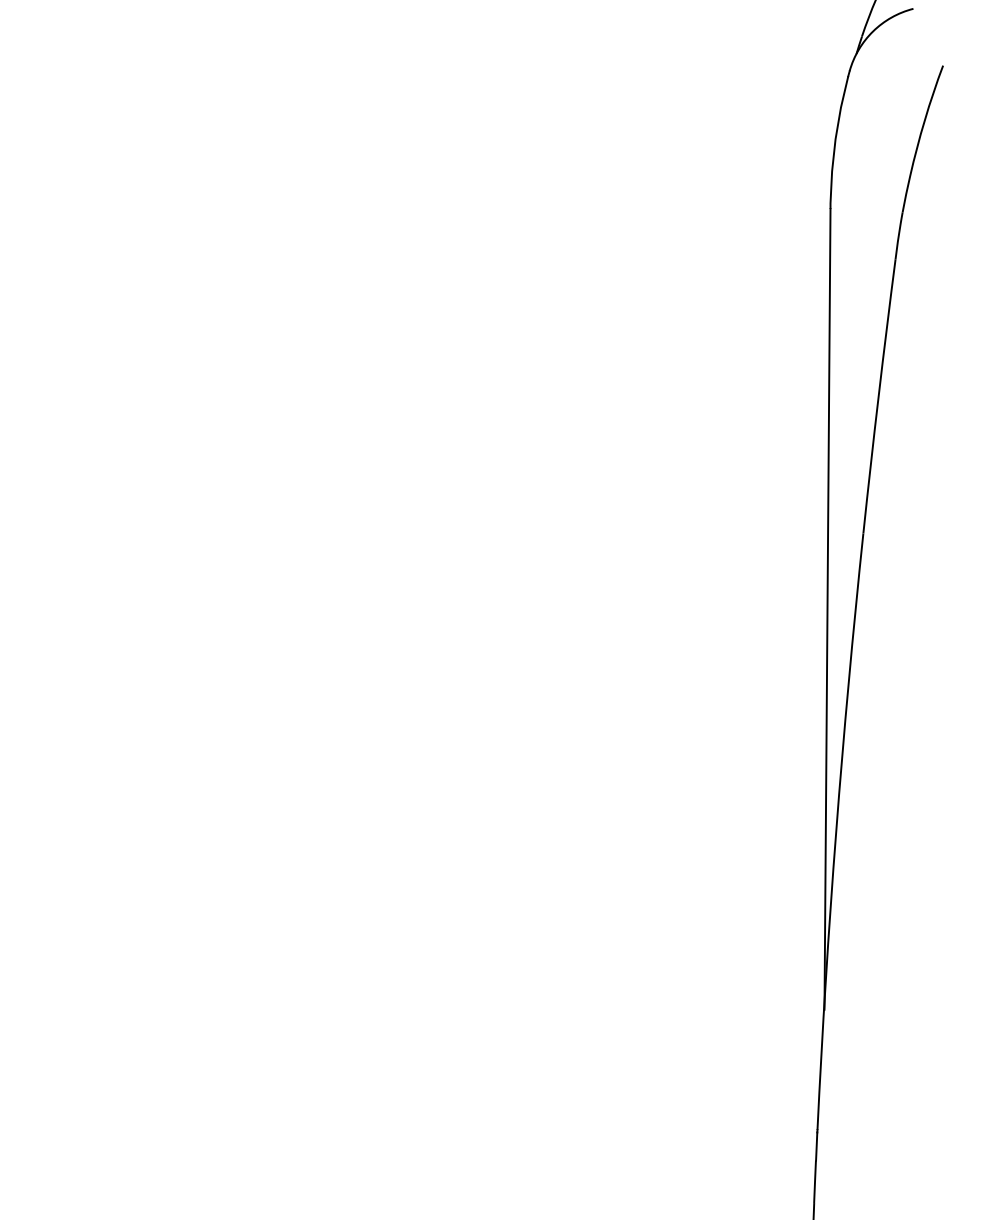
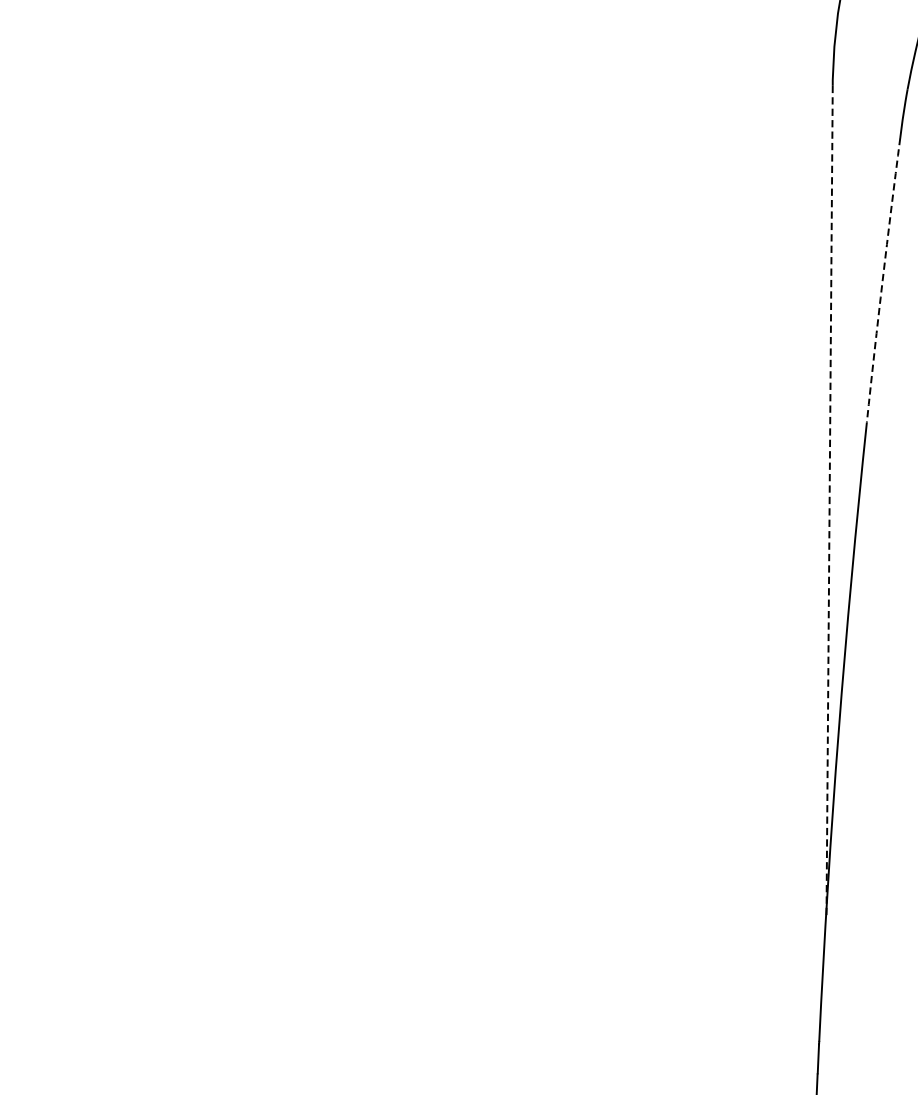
arc: (878, 396) -> (882, 280), solid -> dashed
line: (827, 609) -> (829, 501), solid -> dashed

